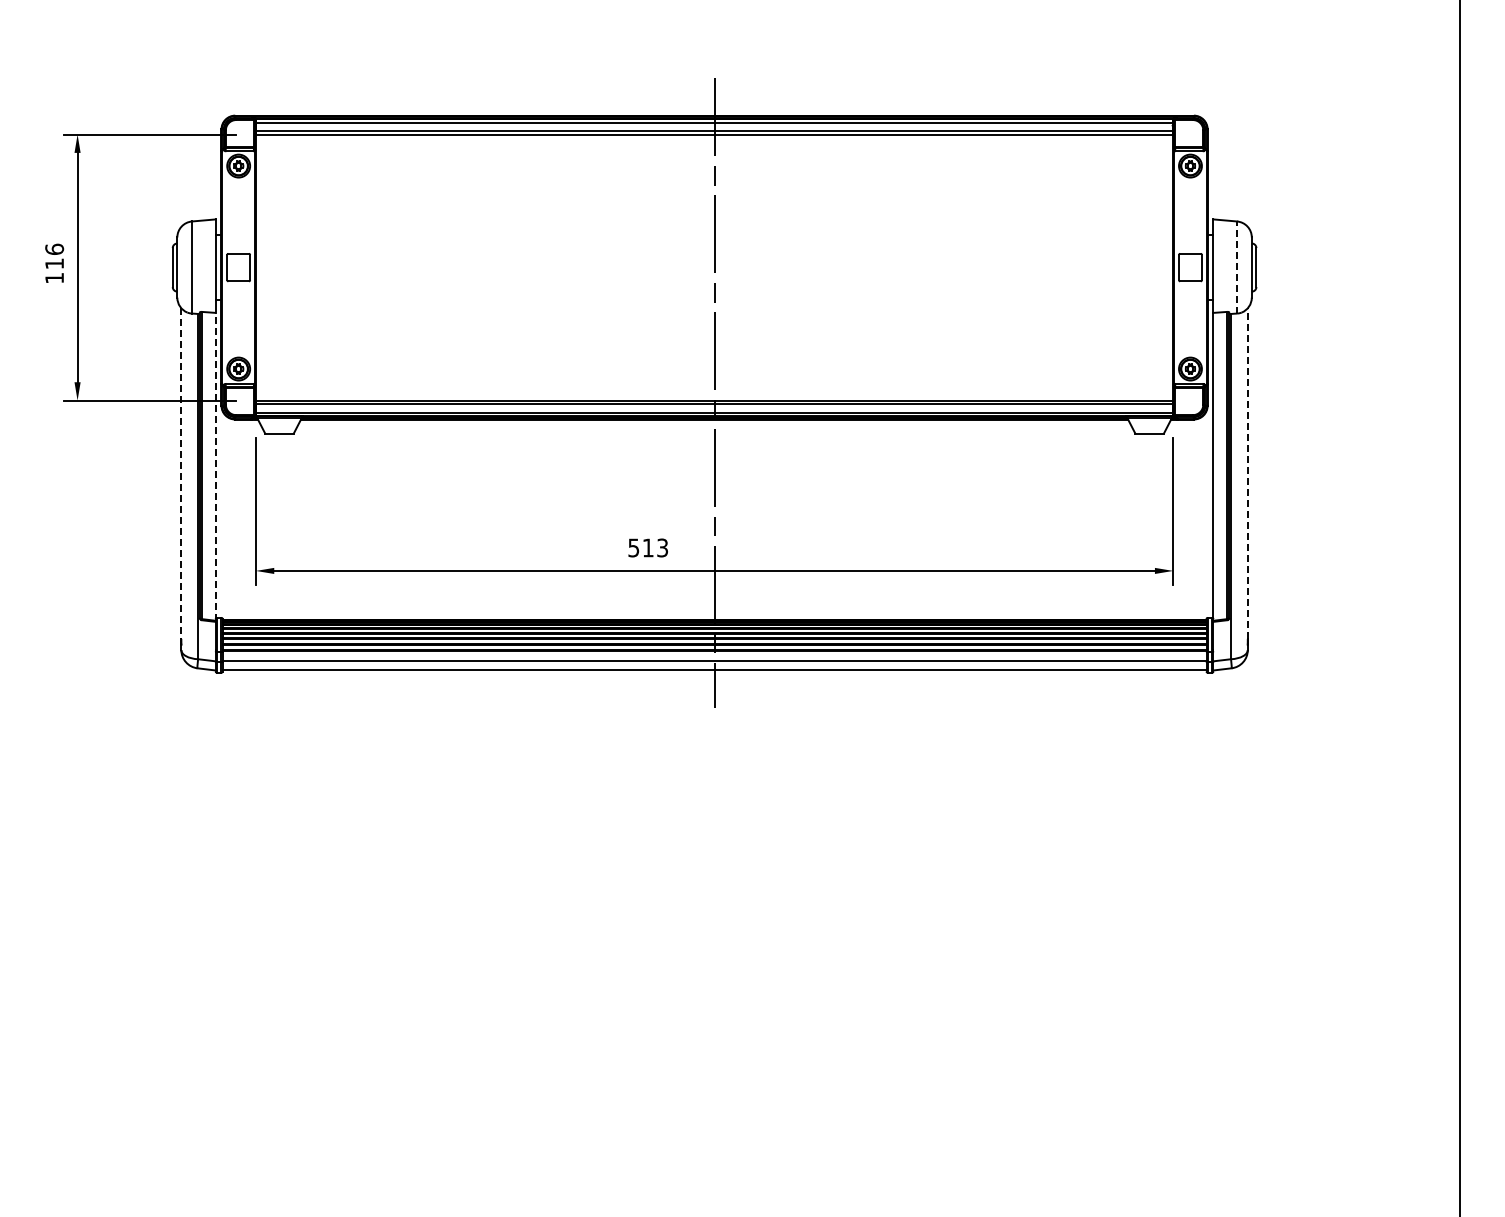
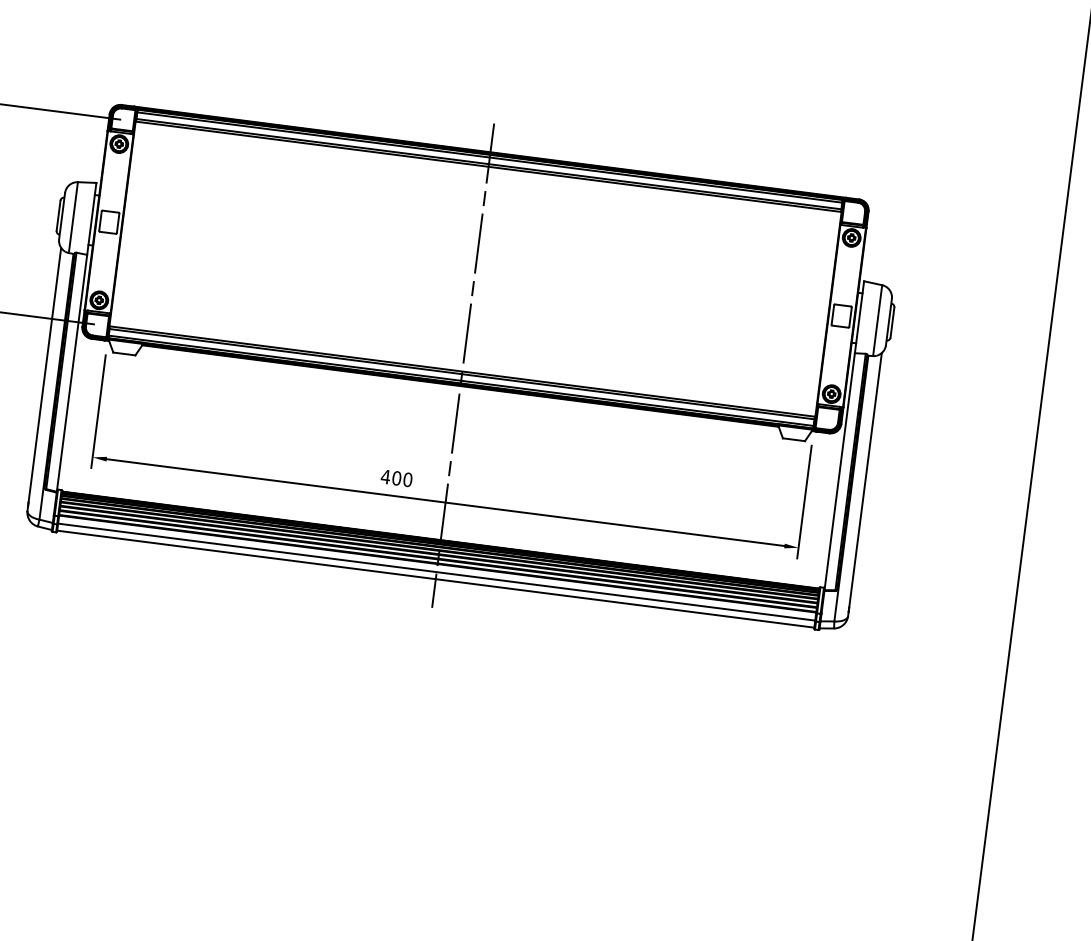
line: (1237, 267) -> (877, 320), dashed -> solid
line: (215, 466) -> (71, 373), dashed -> solid
line: (1247, 473) -> (865, 480), dashed -> solid
line: (181, 474) -> (44, 375), dashed -> solid
text: (647, 547) -> (396, 477), 513 -> 400

